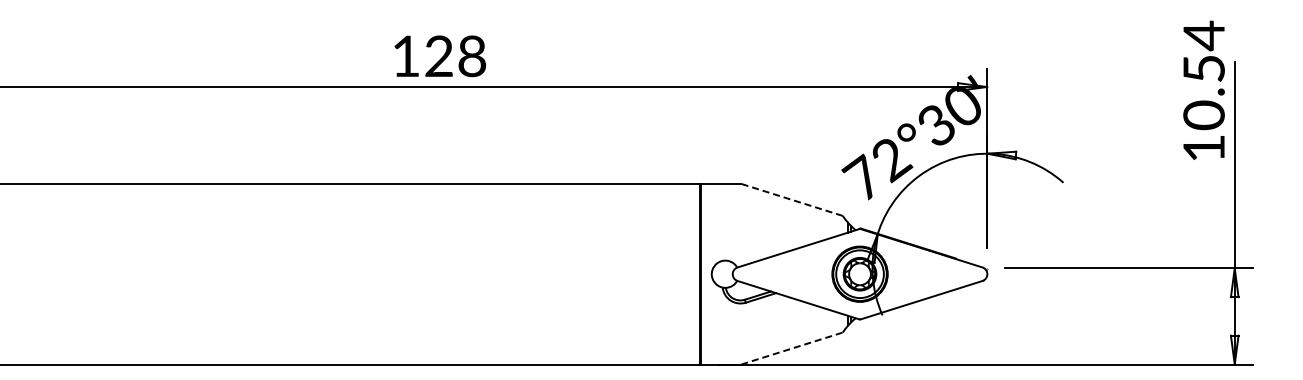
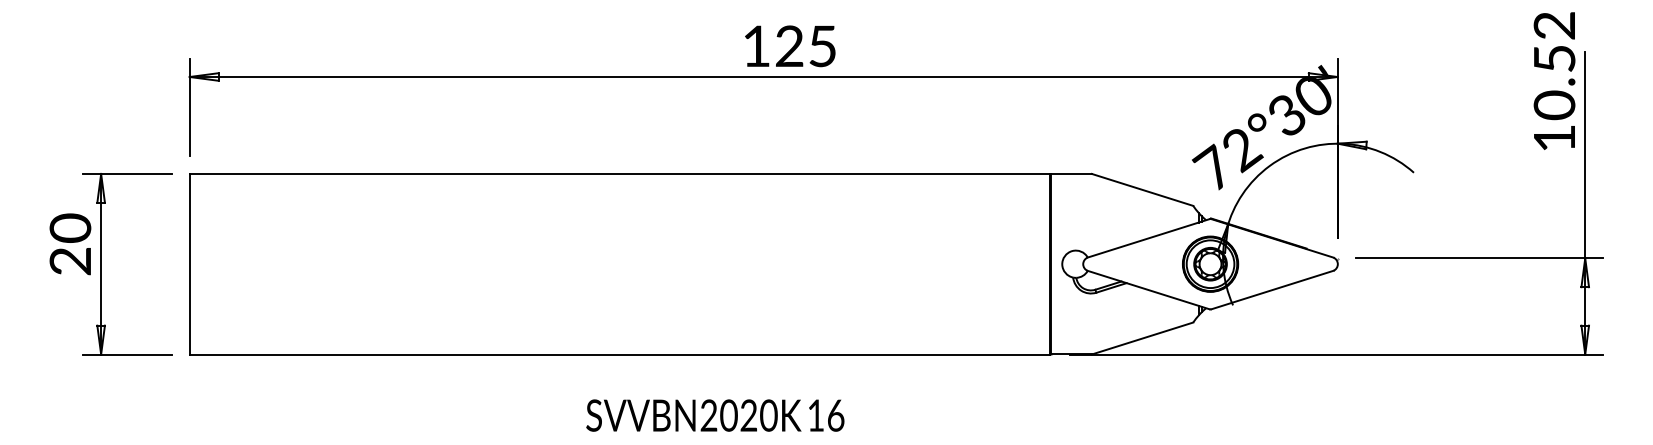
text: (1203, 35) -> (1553, 25), 10.54 -> 10.52
text: (472, 56) -> (822, 46), 128 -> 125
line: (792, 199) -> (1142, 189), dashed -> solid
line: (793, 348) -> (1143, 338), dashed -> solid

